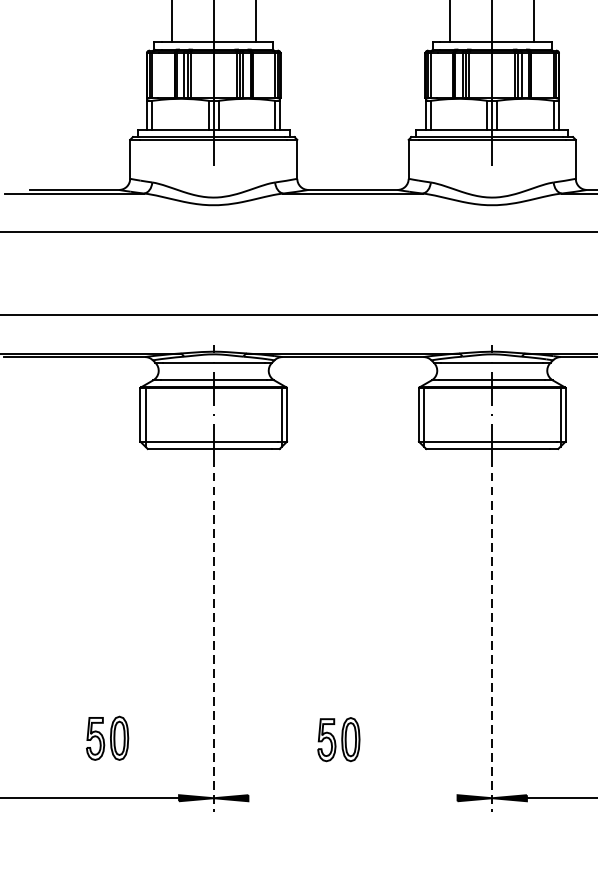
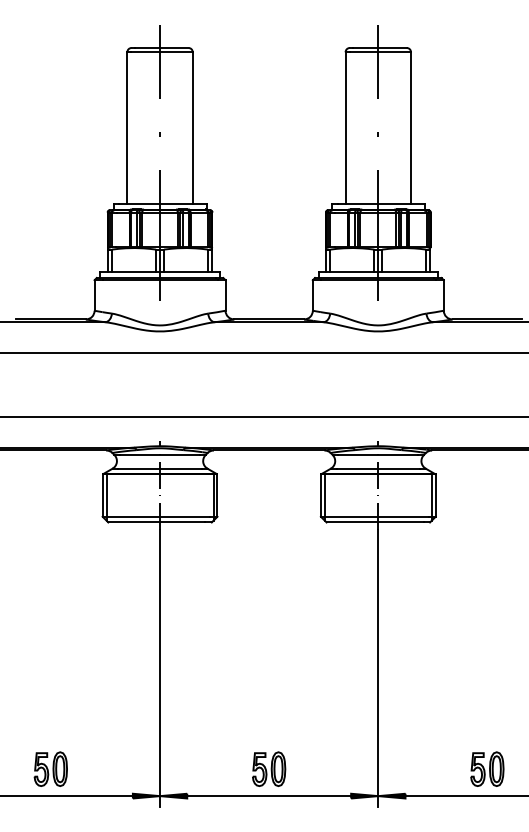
line: (214, 635) -> (160, 668), dashed -> solid
line: (492, 635) -> (378, 668), dashed -> solid
part: (107, 737) -> (50, 768), moved
part: (339, 738) -> (269, 768), moved
line: (353, 798) -> (269, 796), added

